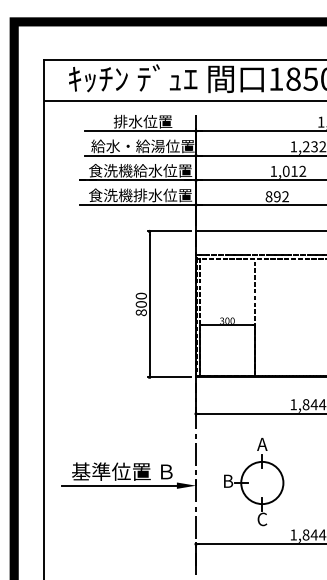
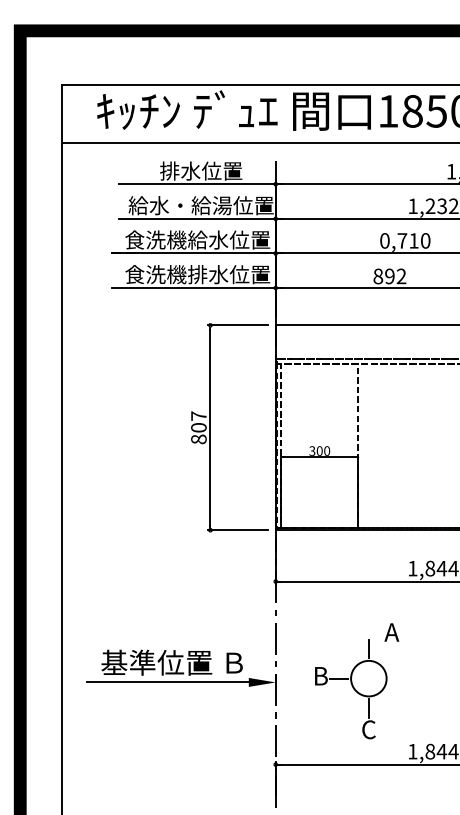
text: (288, 171) -> (405, 240), 1,012 -> 0,710
text: (141, 295) -> (198, 415), 800 -> 807
text: (262, 444) -> (391, 632), moved
circle: (262, 482) -> (368, 678), size x0.6

